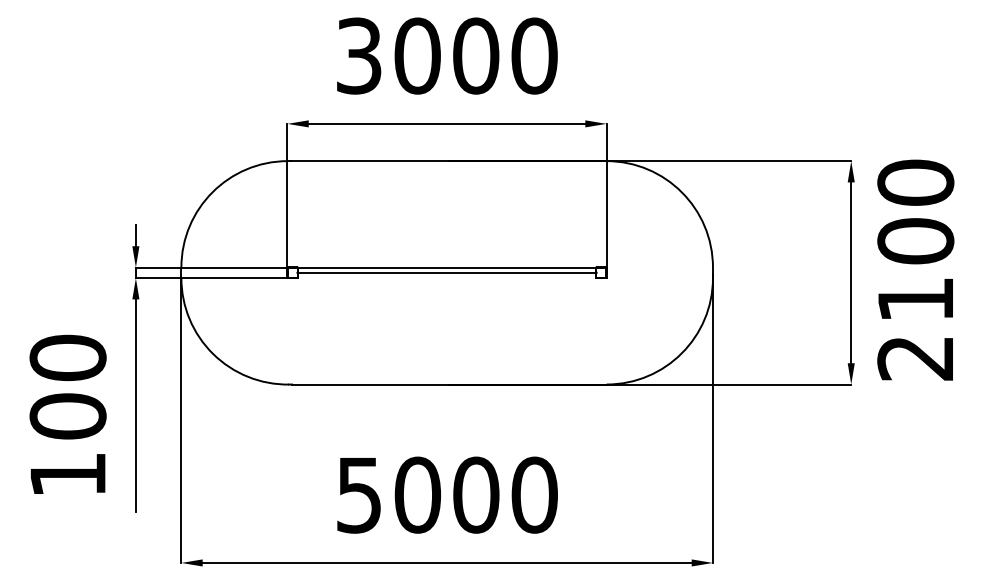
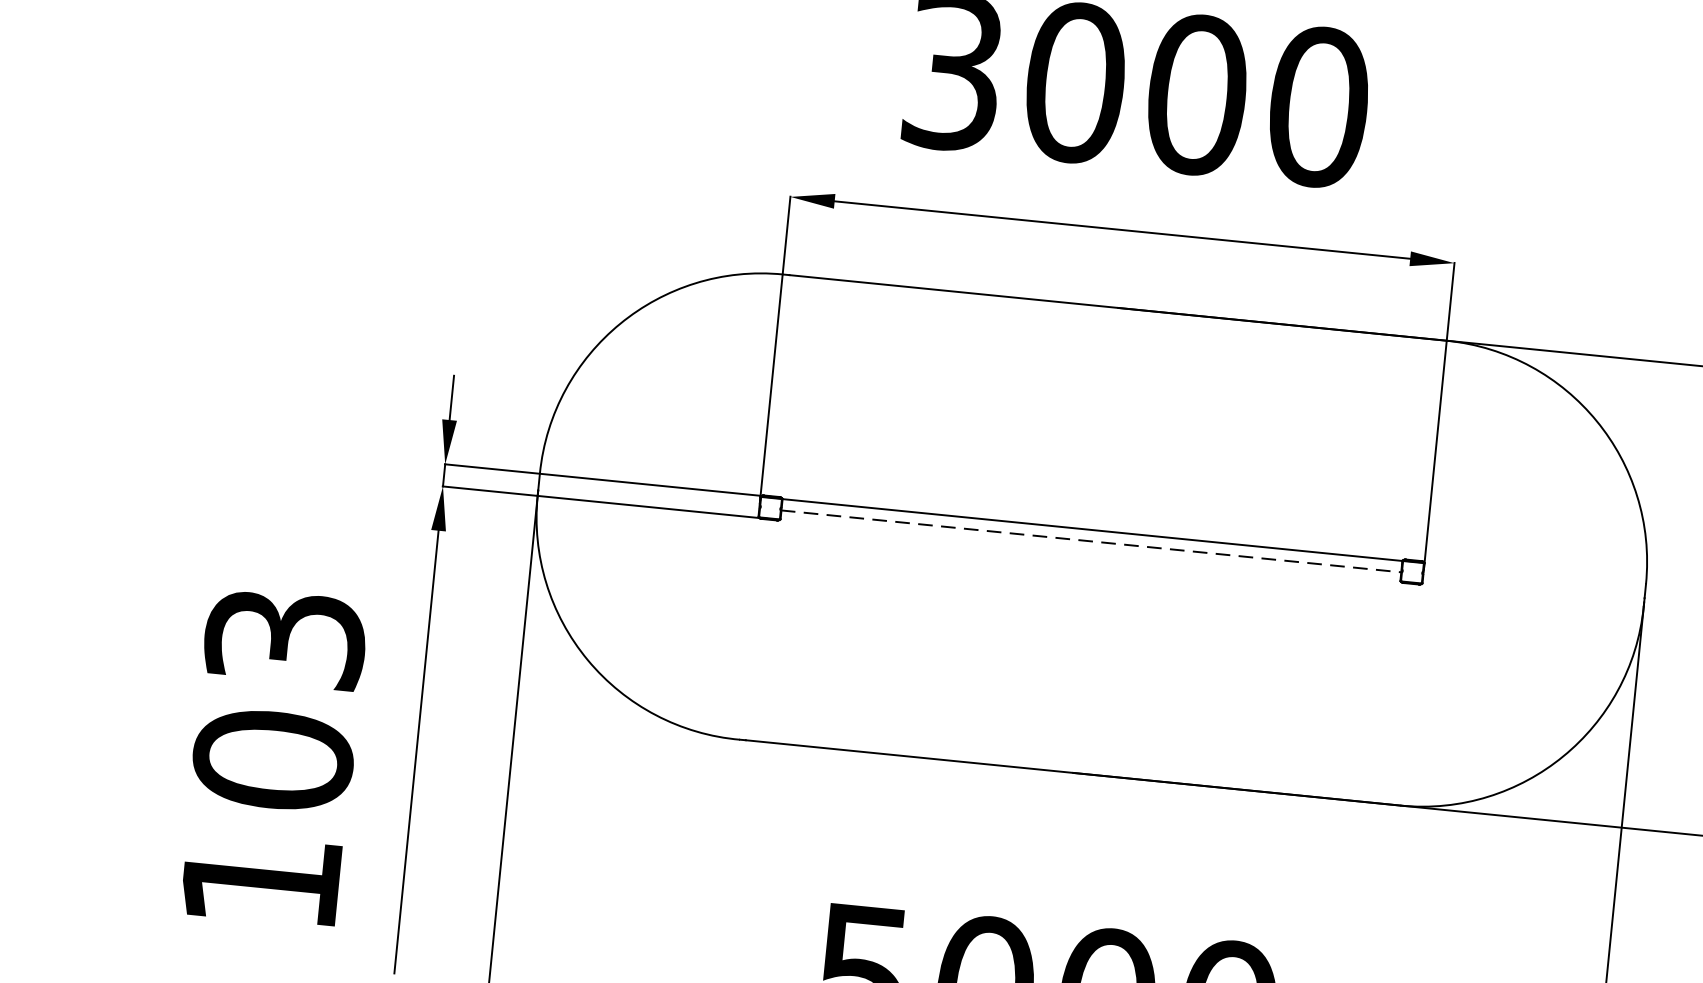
line: (447, 273) -> (1092, 541), solid -> dashed
text: (67, 357) -> (284, 637), 100 -> 103

